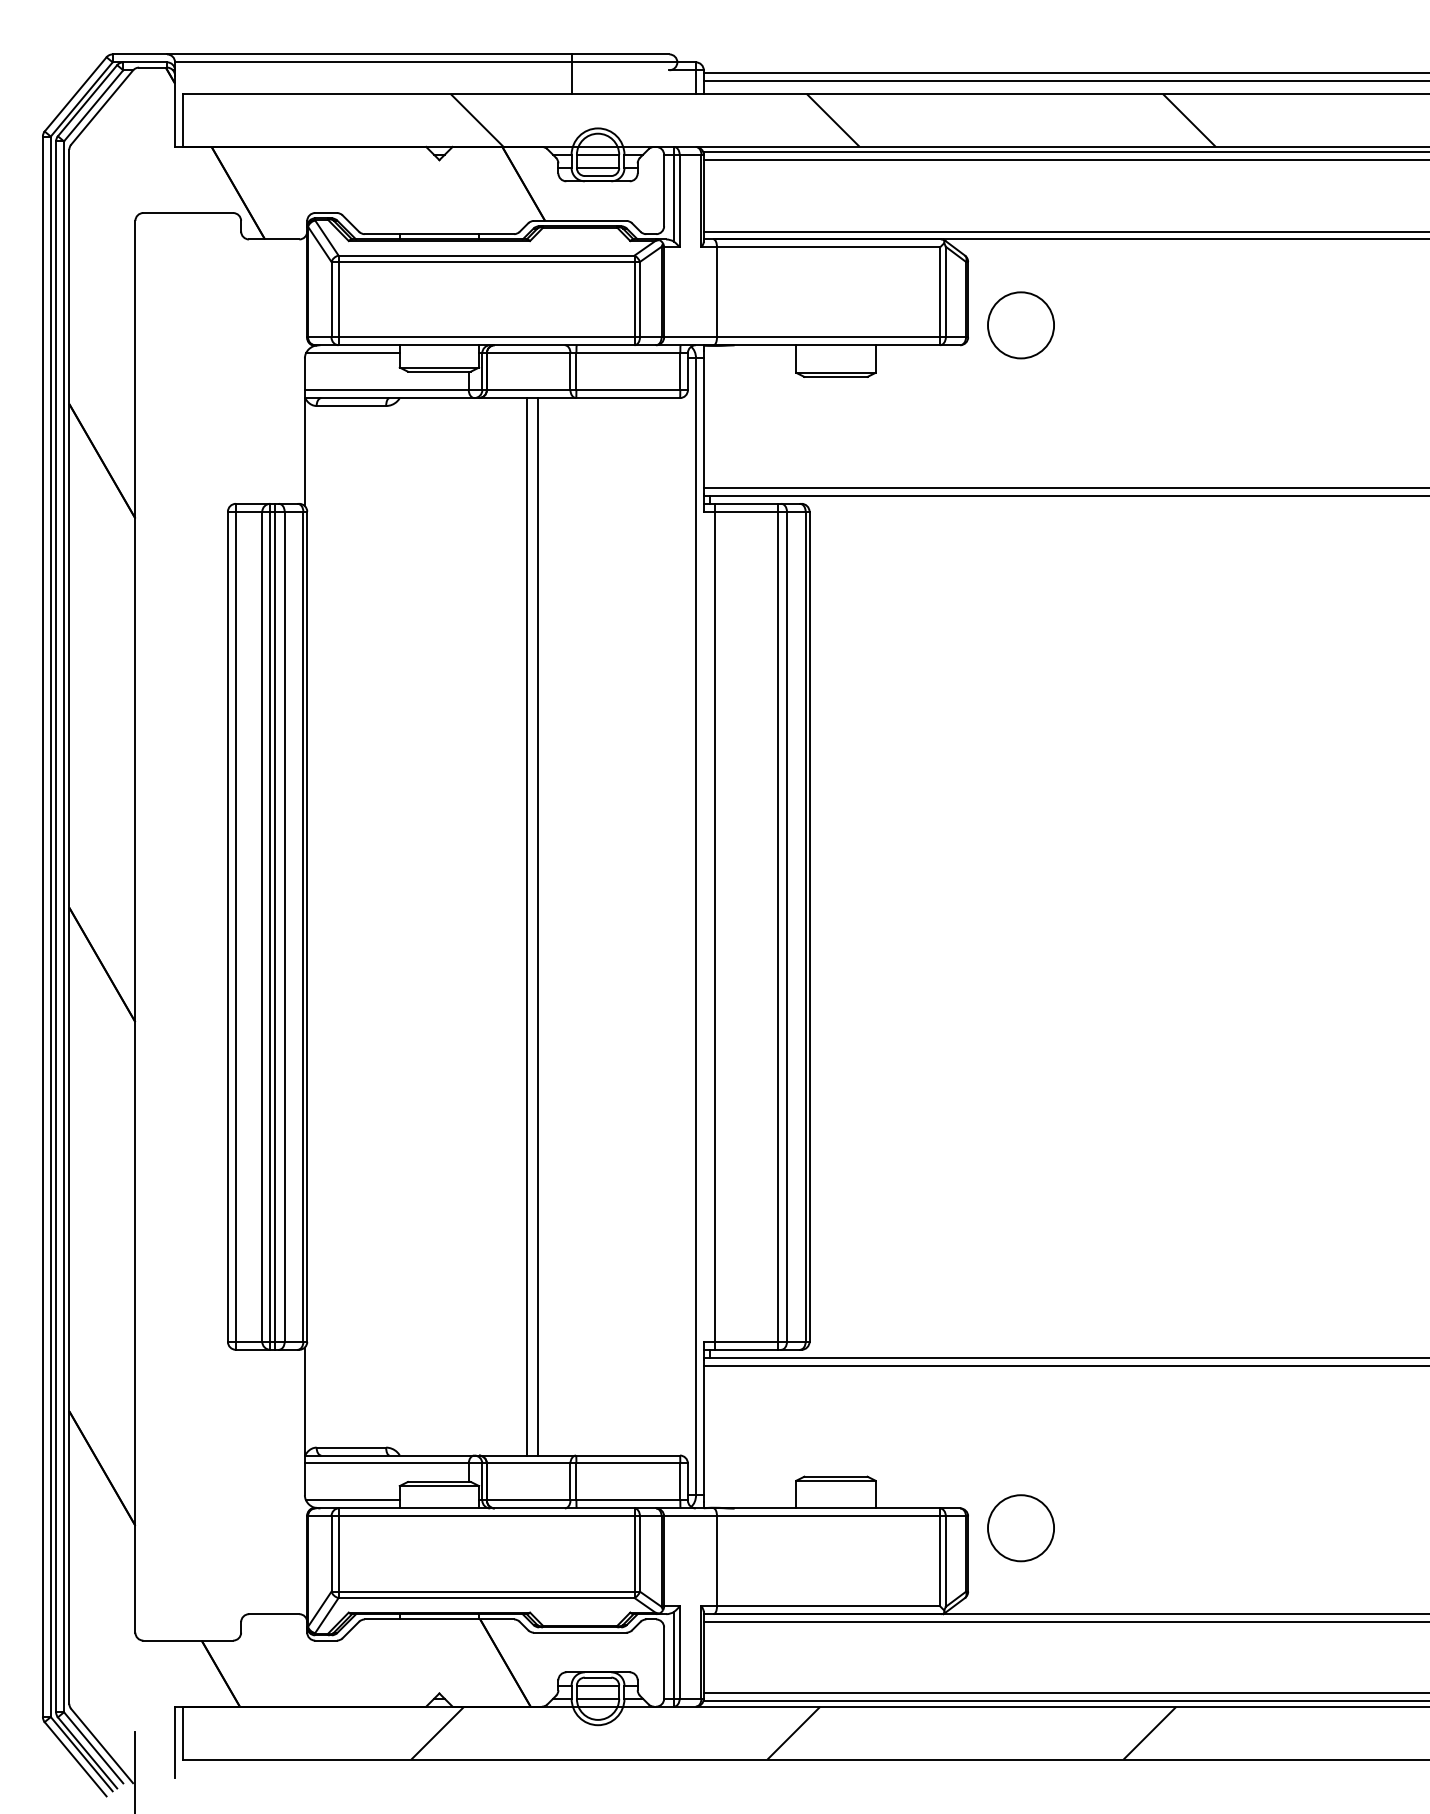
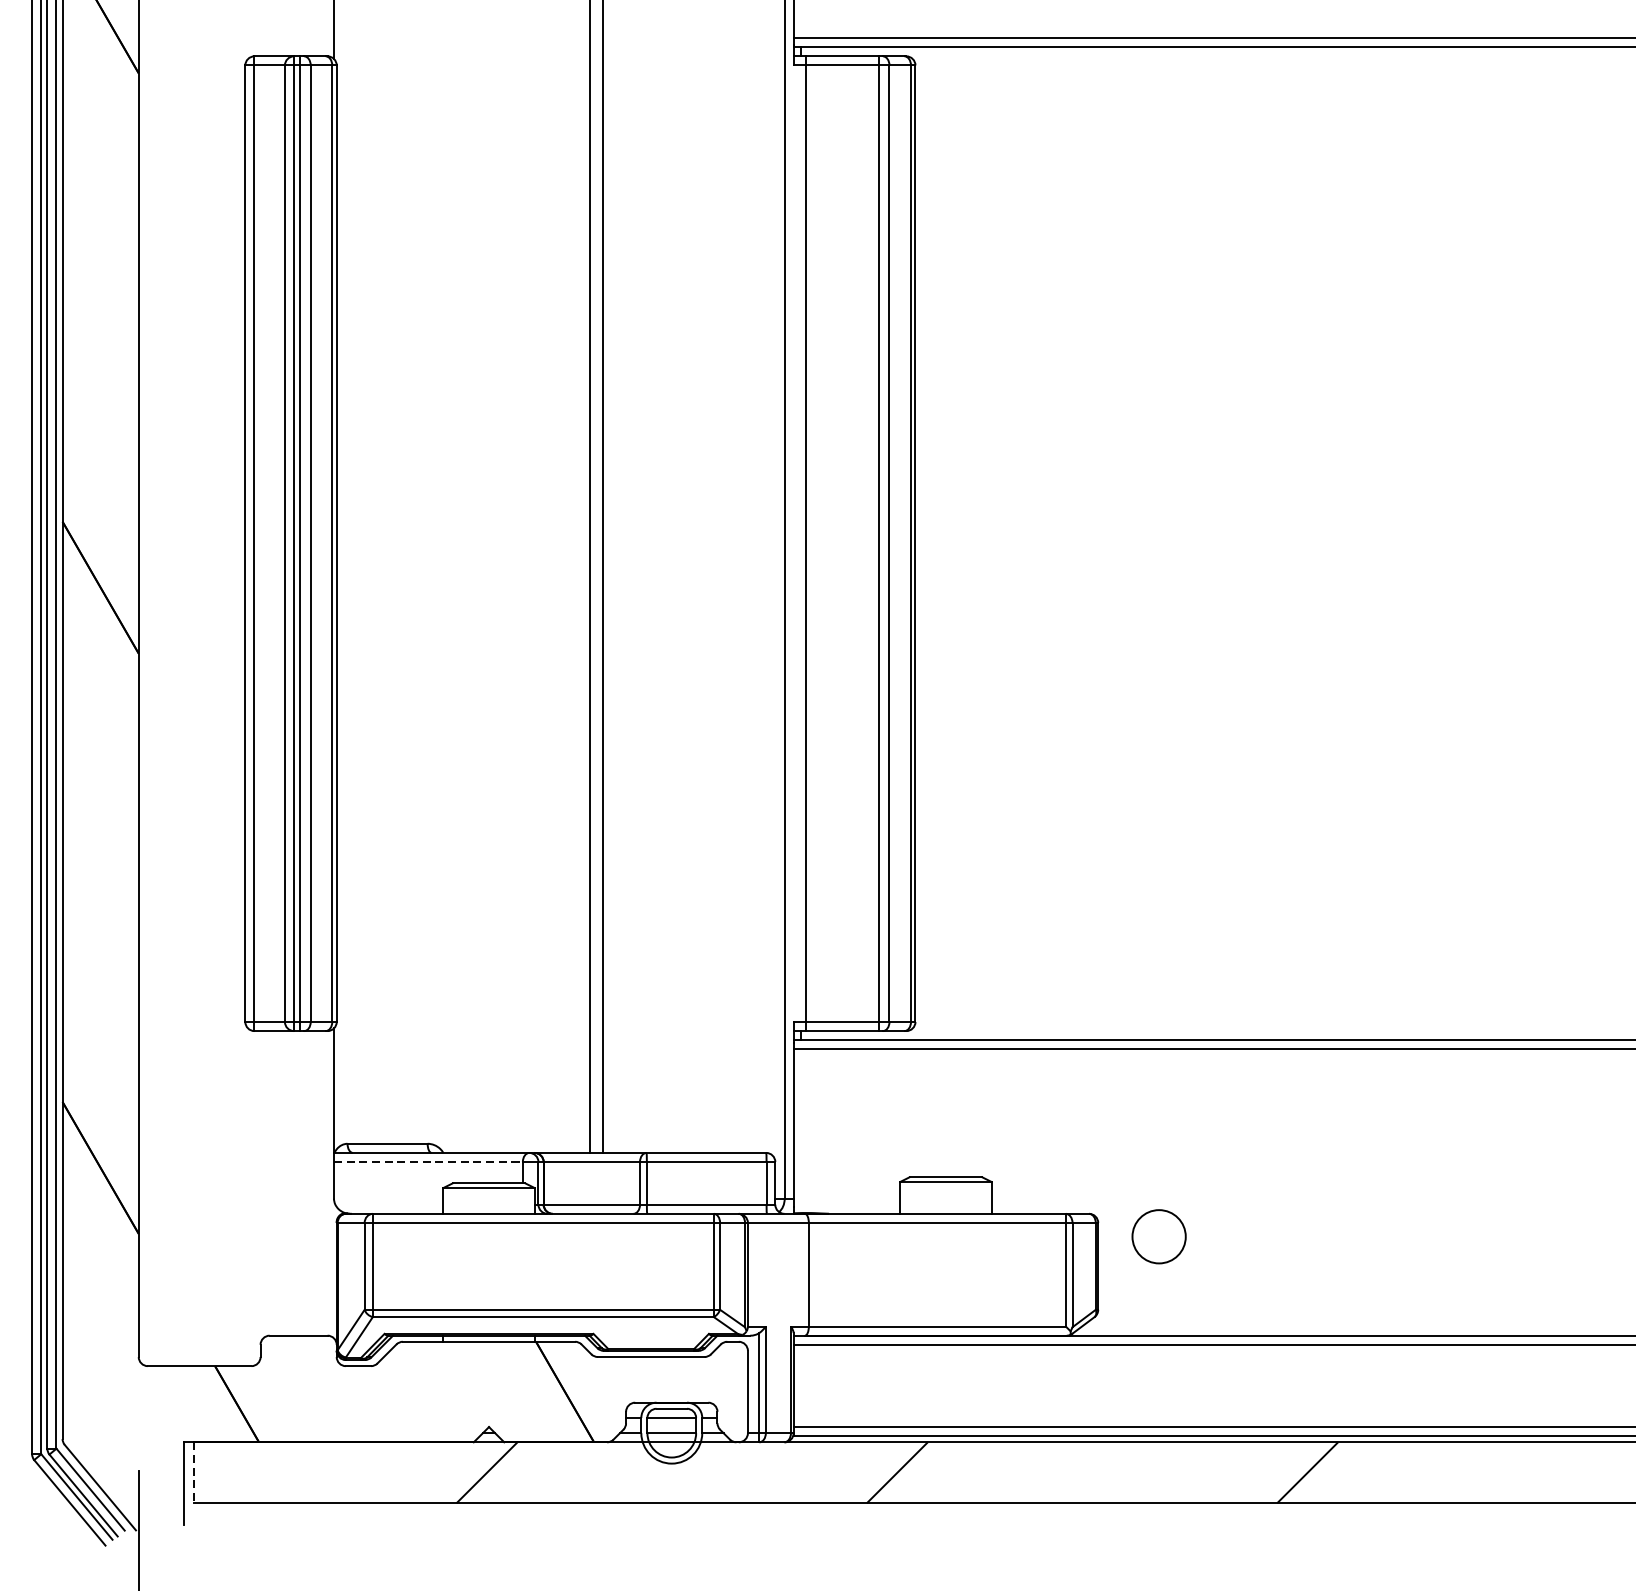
line: (386, 1463) -> (428, 1162), solid -> dashed
line: (352, 1500) -> (388, 1204), removed
circle: (1020, 1528) -> (1158, 1236), size x0.7
line: (183, 1733) -> (194, 1473), solid -> dashed

